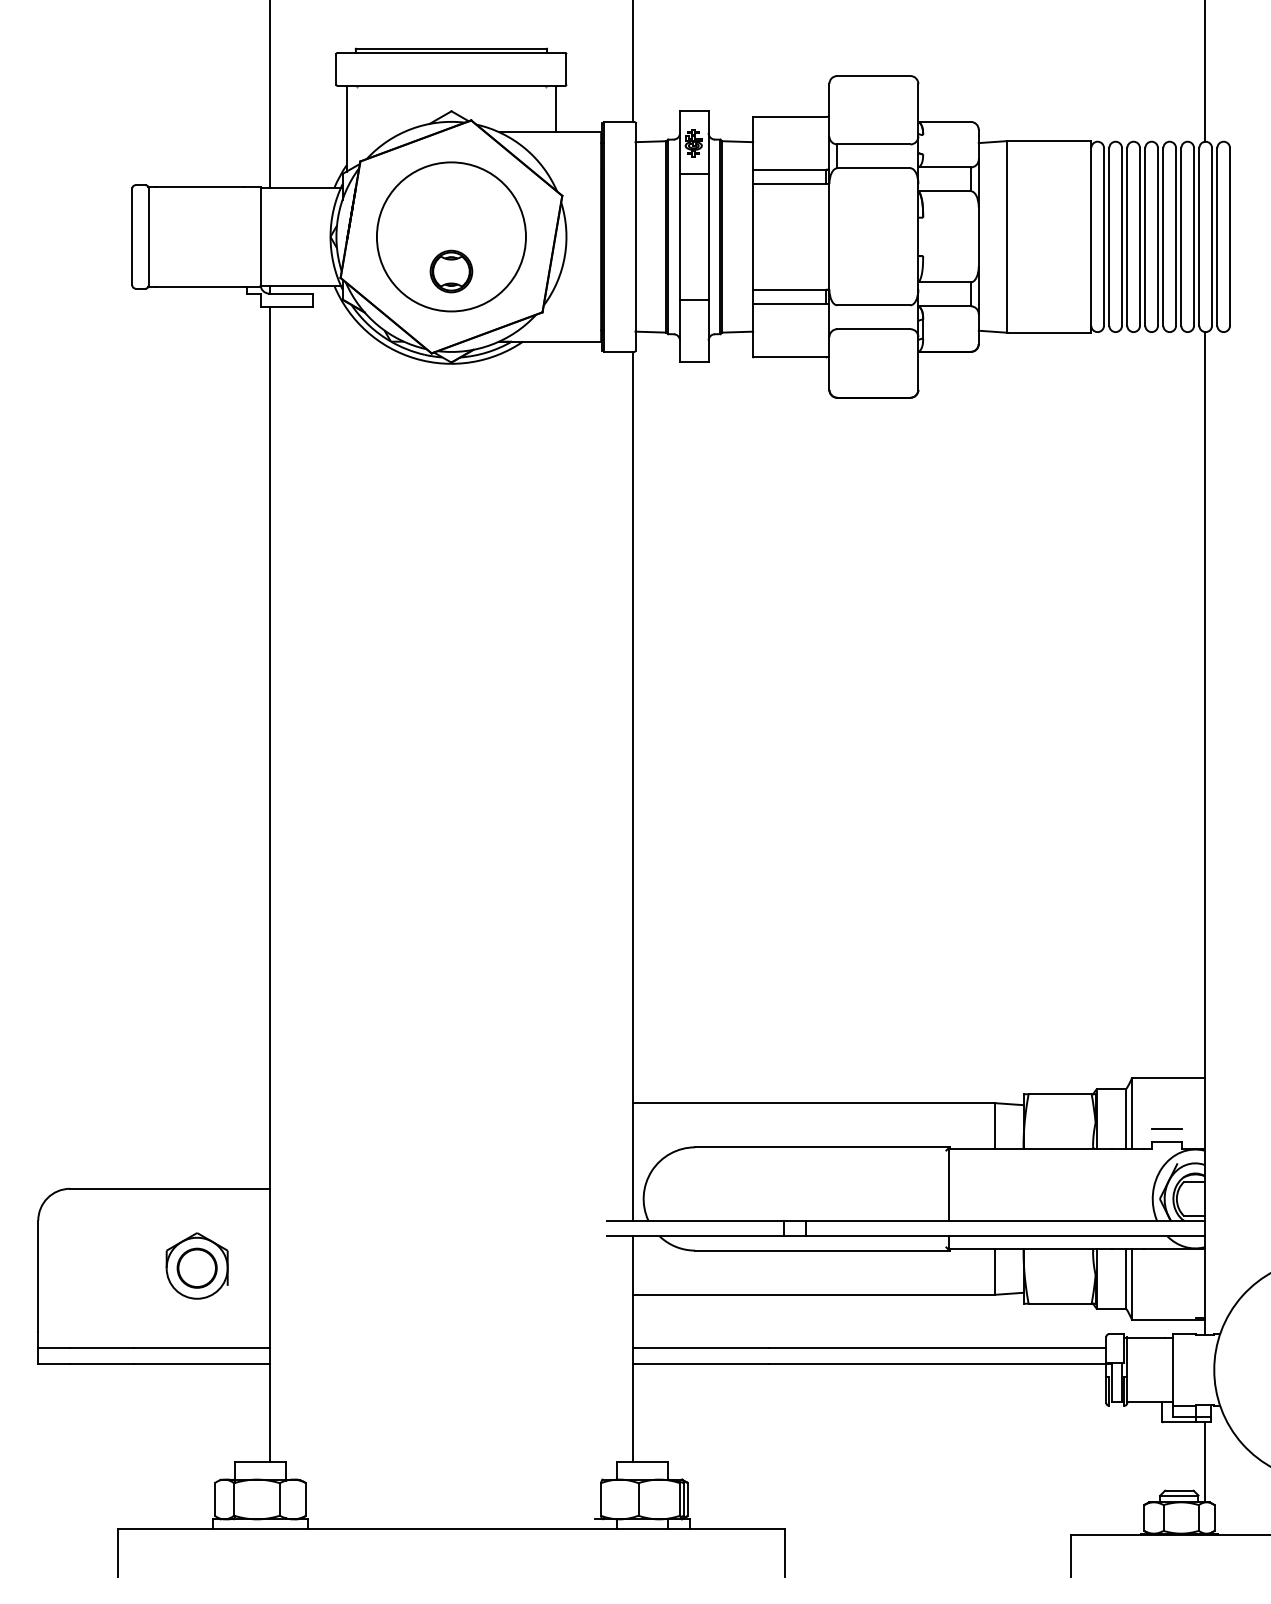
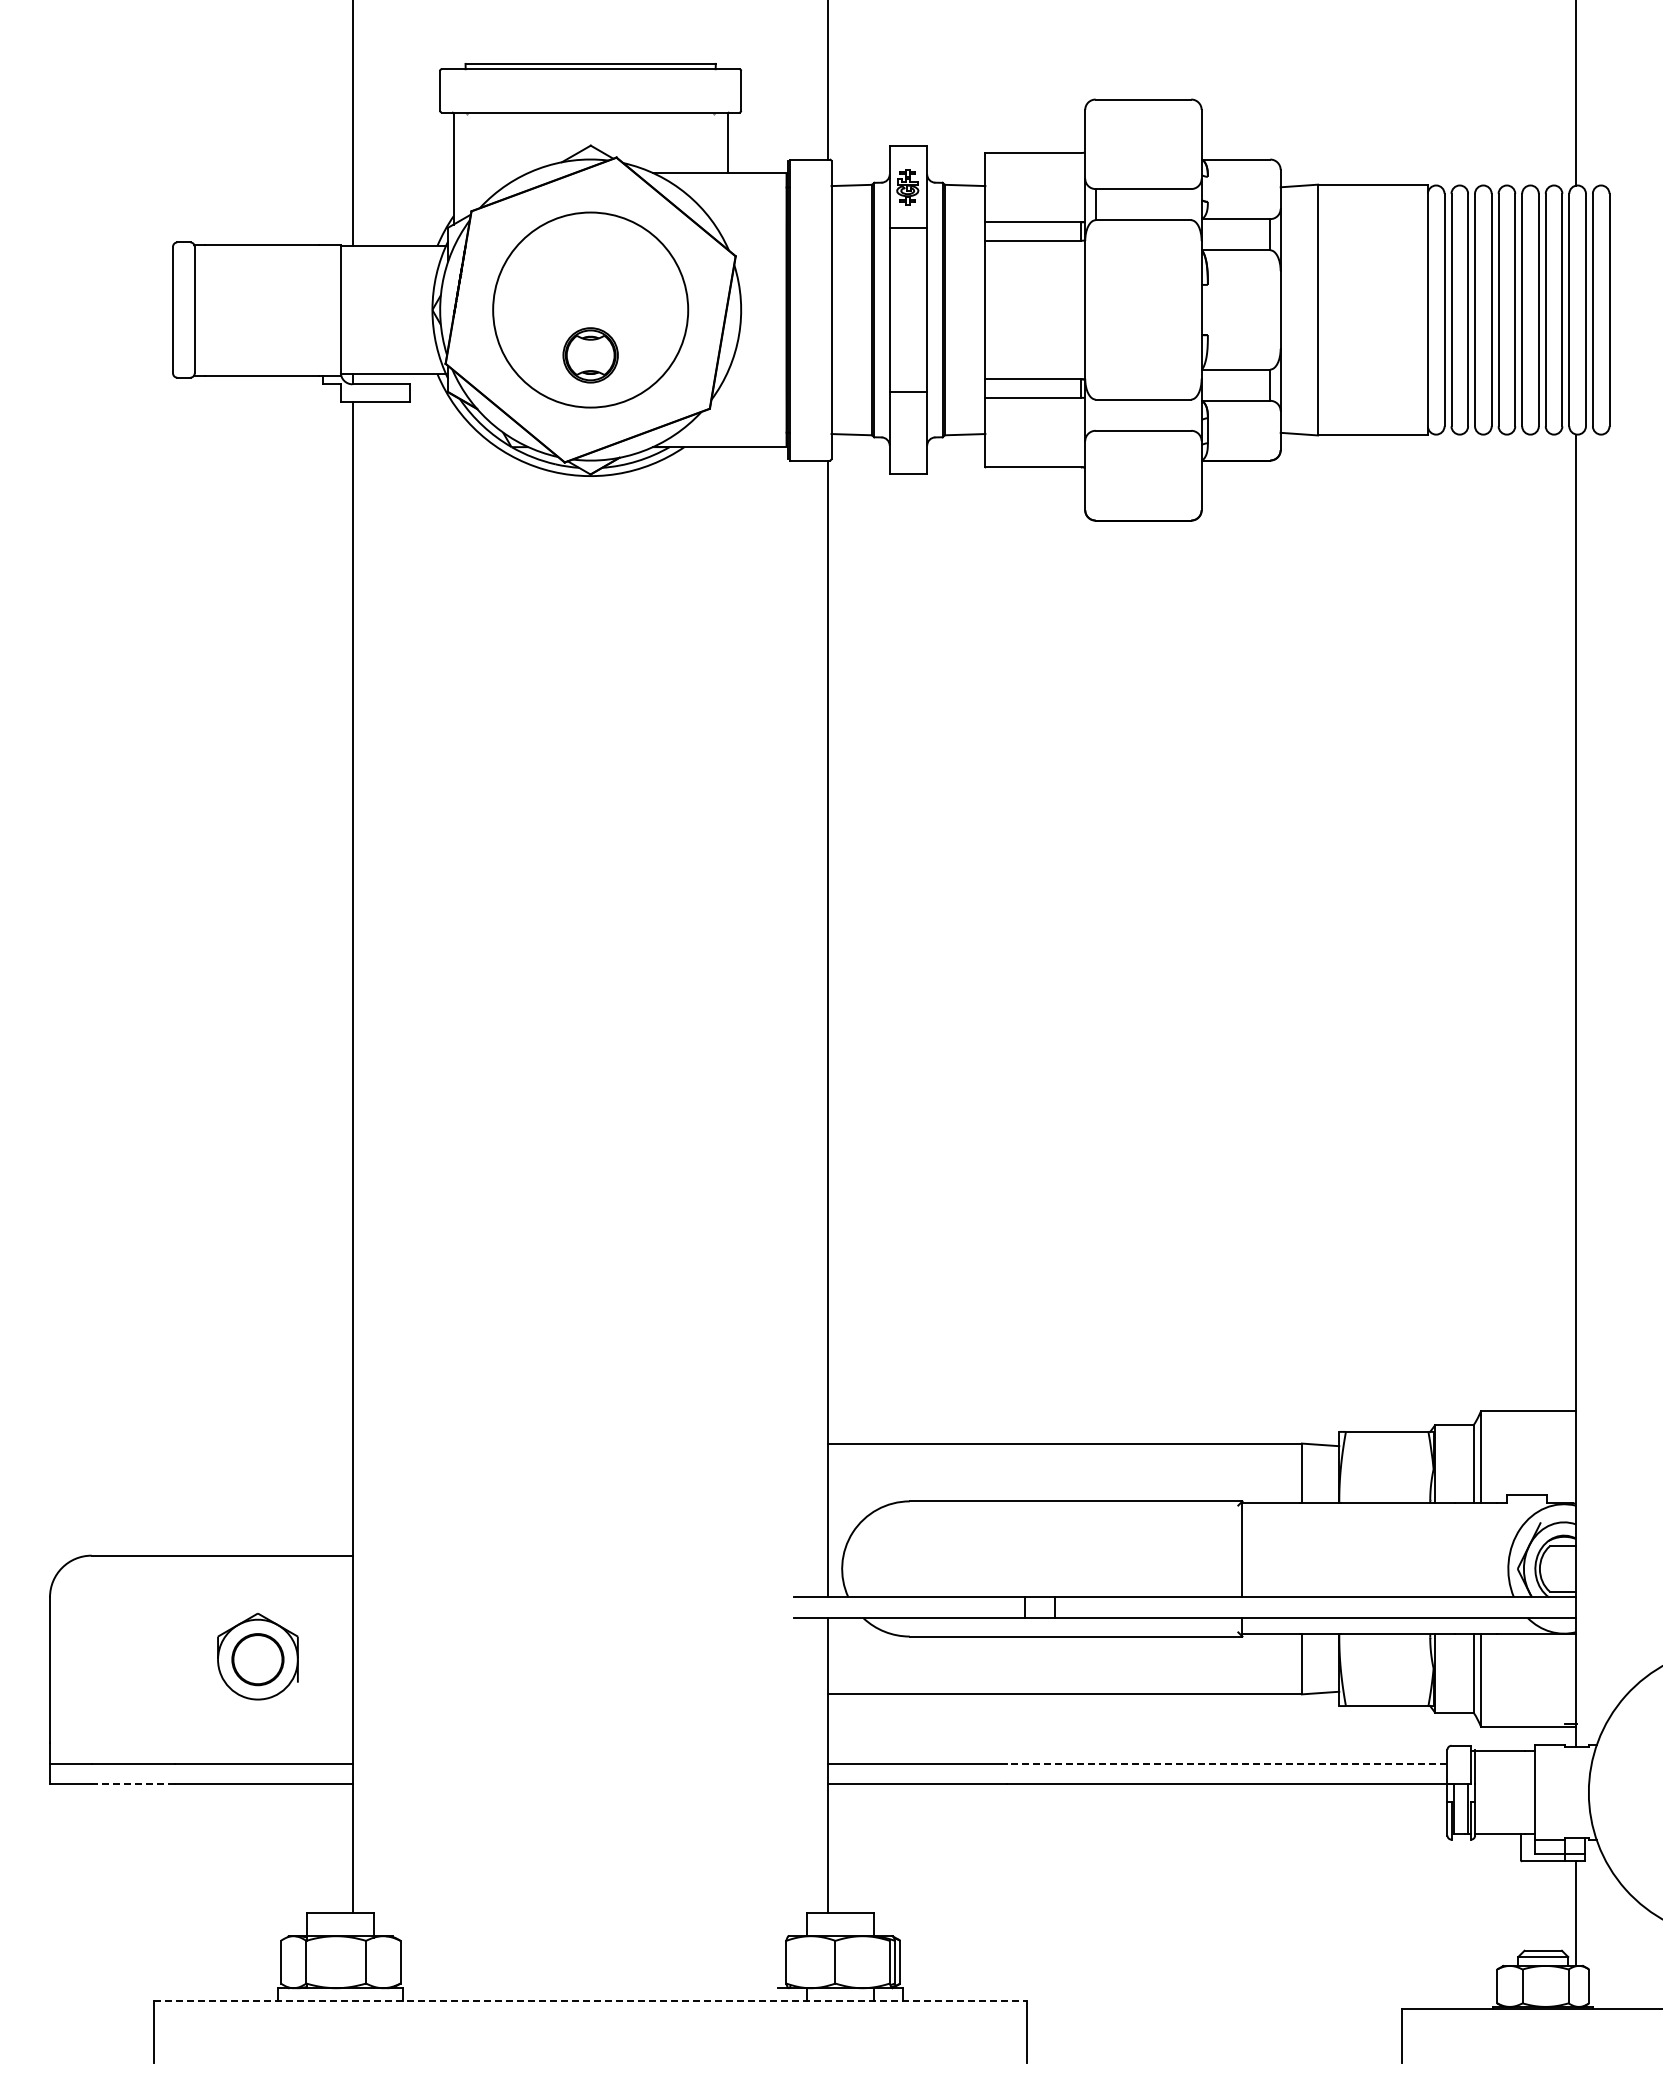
line: (1166, 1129) -> (1526, 1477), removed
line: (937, 1347) -> (1226, 1763), solid -> dashed
line: (102, 1363) -> (133, 1784), solid -> dashed
line: (451, 1528) -> (590, 2000), solid -> dashed

